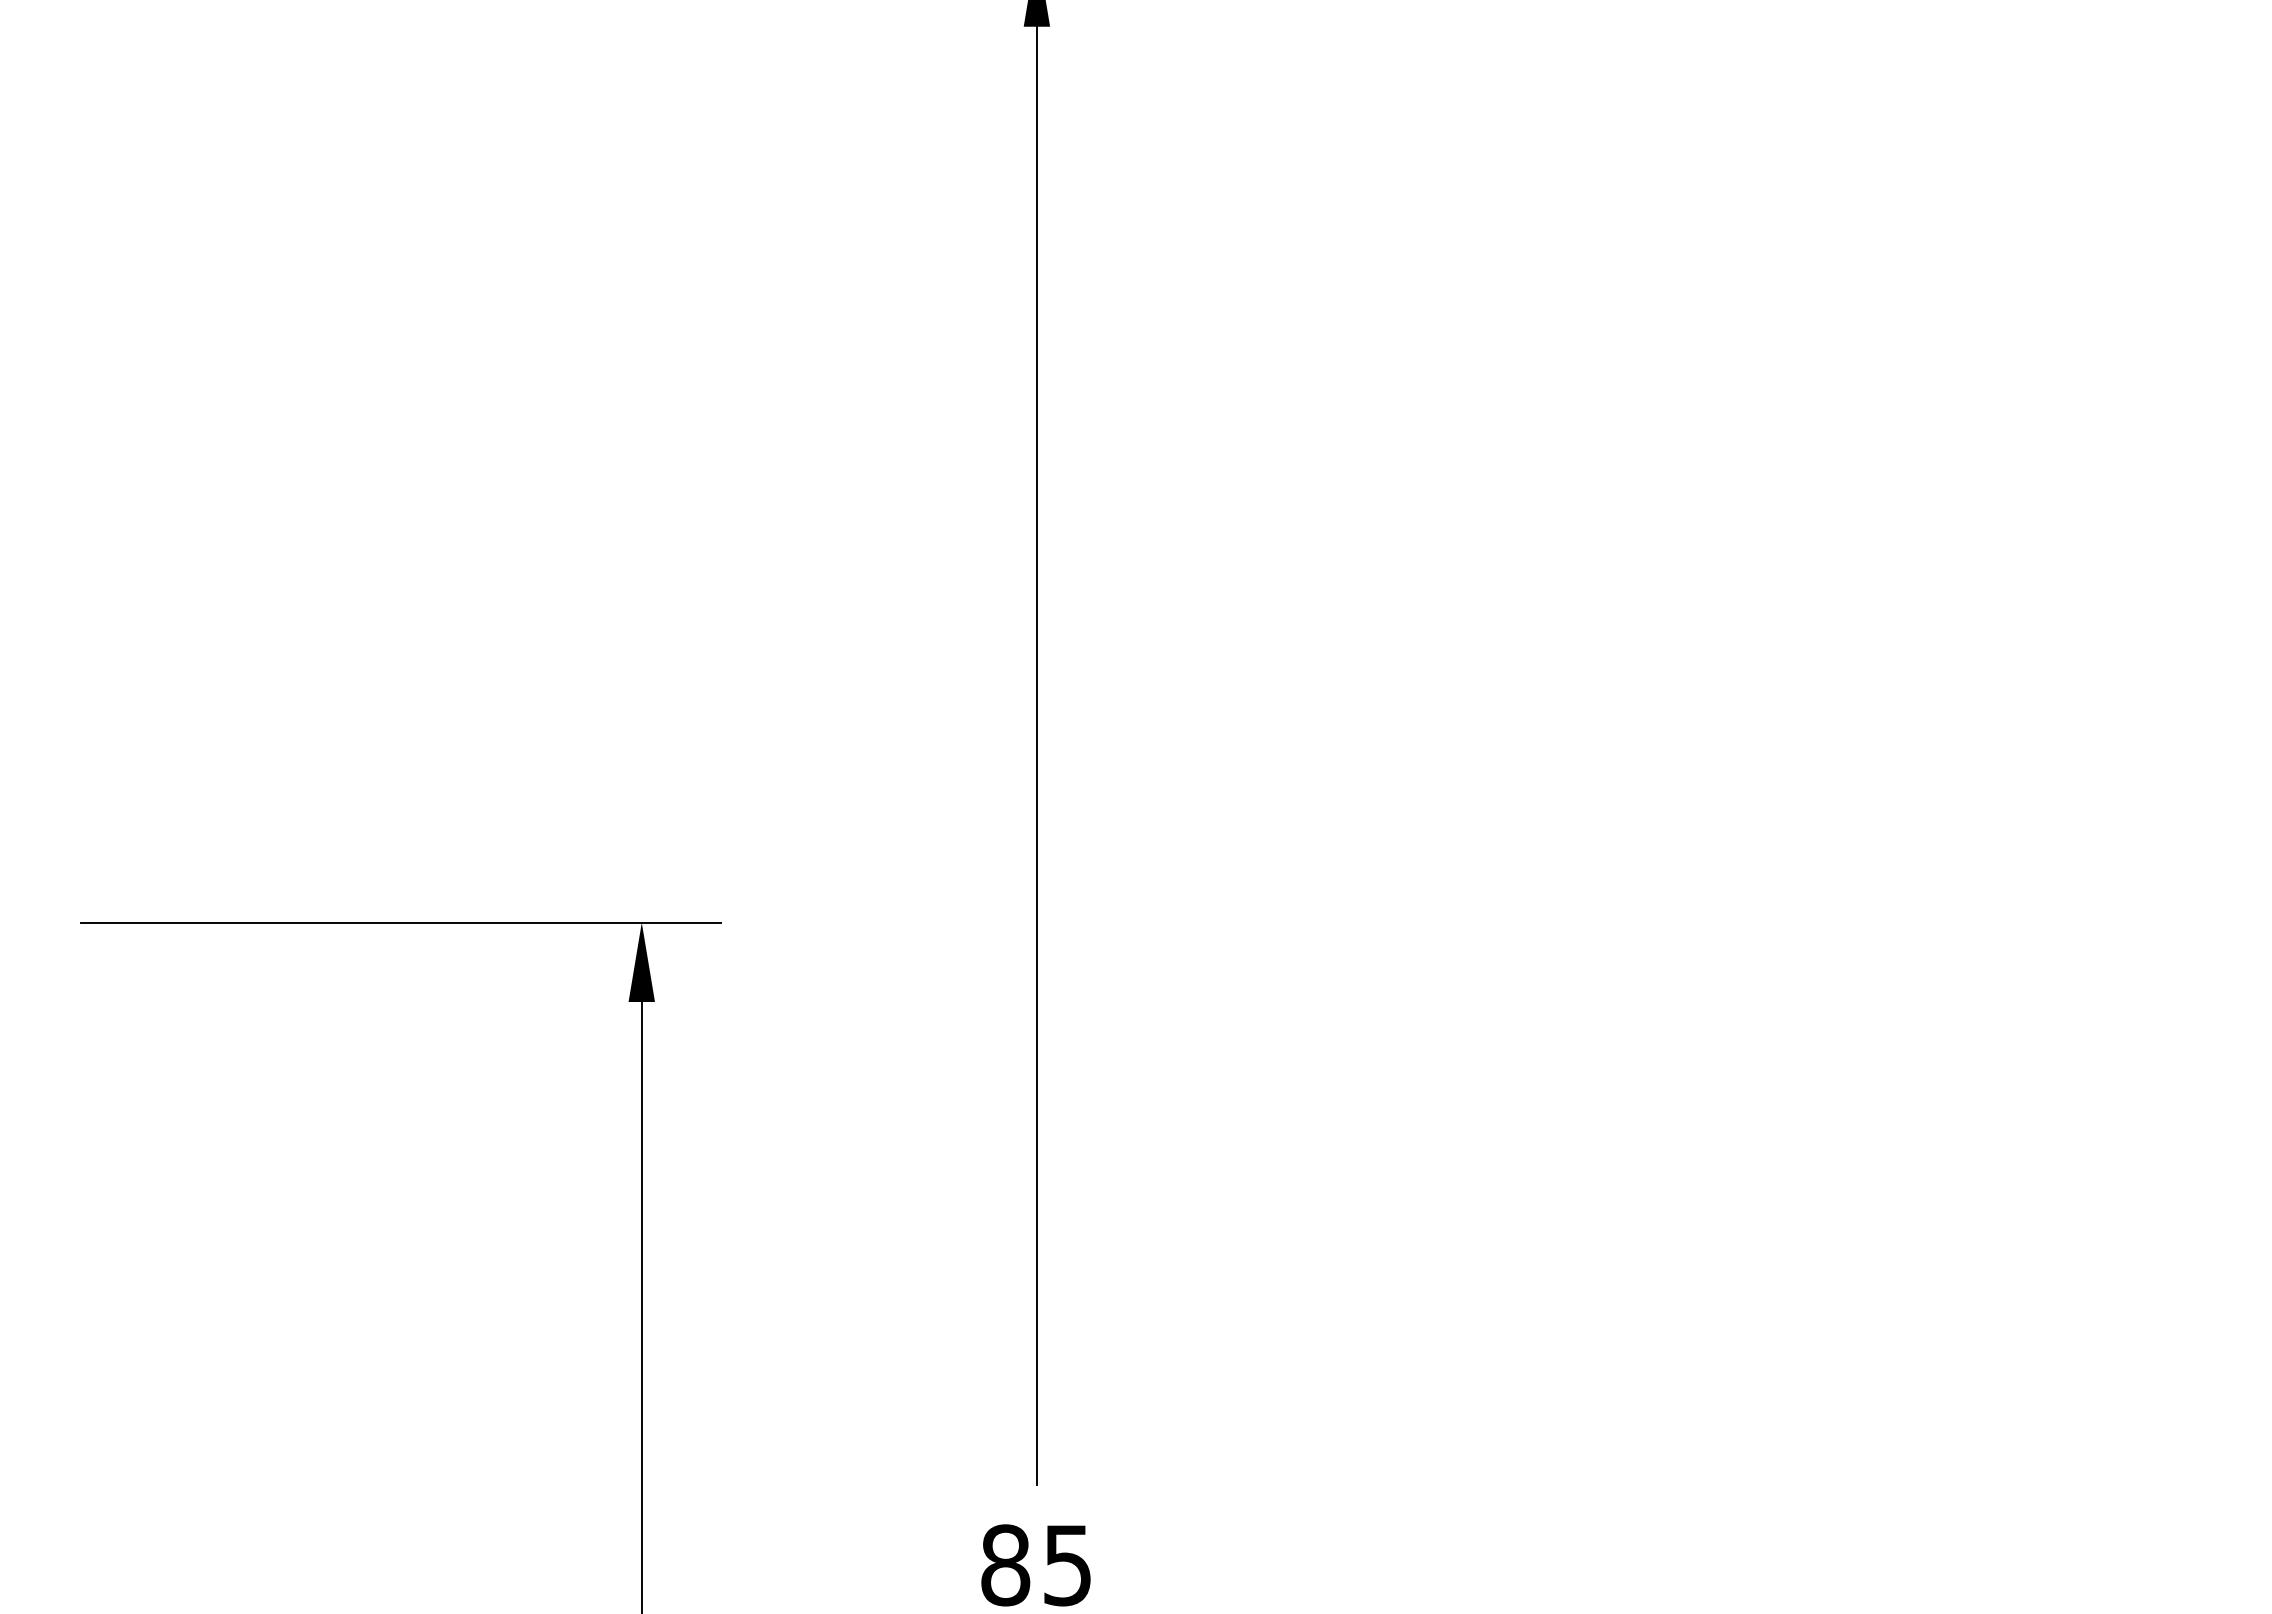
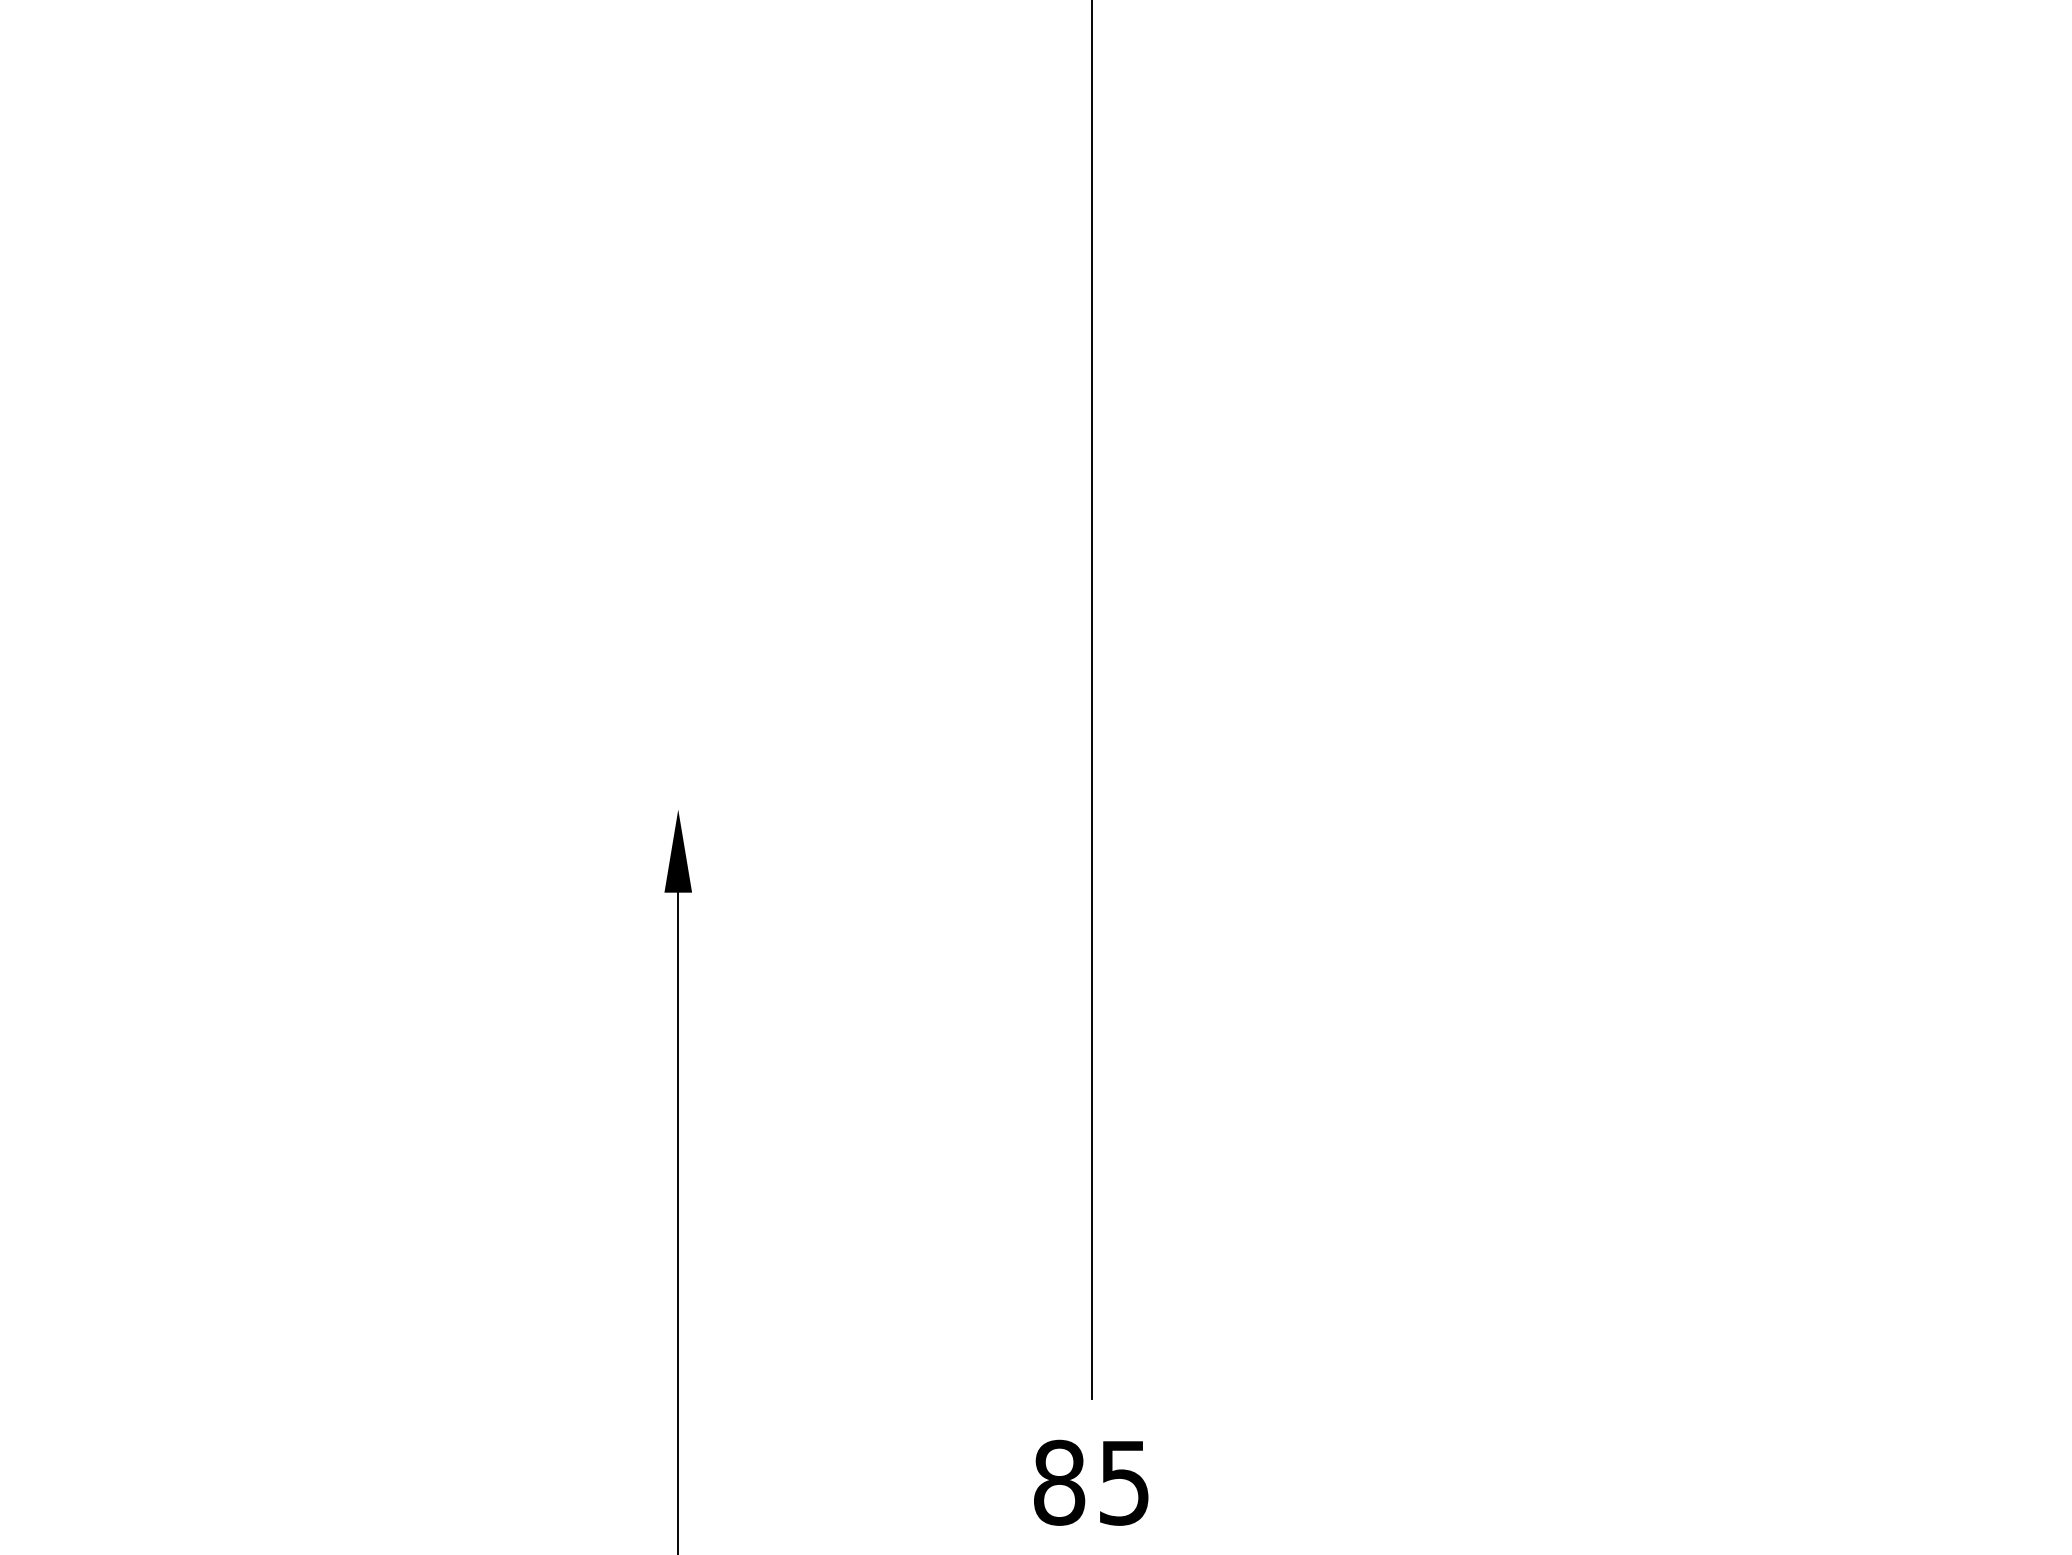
line: (401, 922) -> (426, 809), removed

